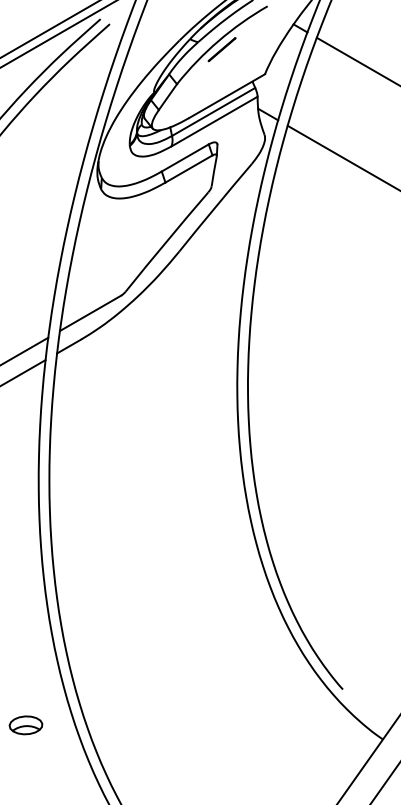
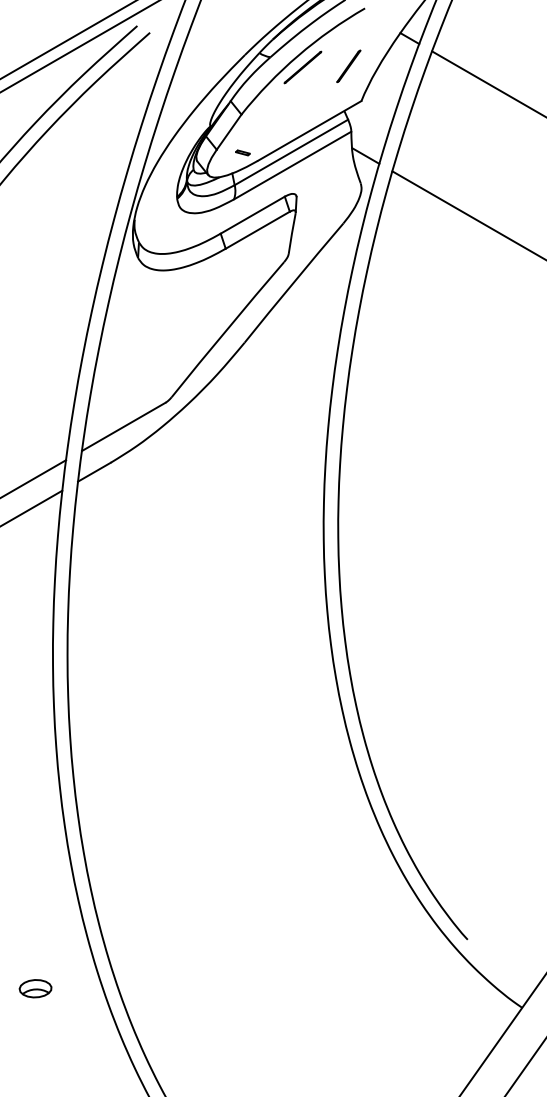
line: (255, 48) -> (348, 66), added
part: (177, 111) -> (242, 152), added
part: (25, 725) -> (35, 988), size x0.71

